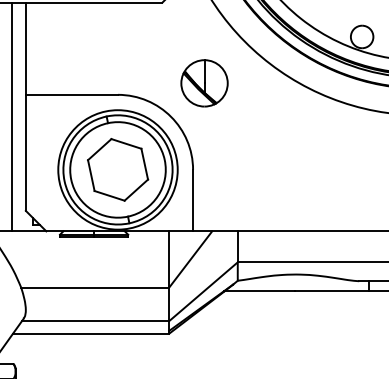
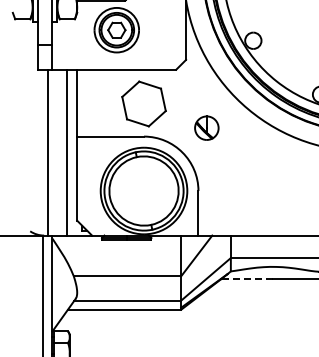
part: (204, 82) -> (206, 127), size x0.7
part: (117, 169) -> (143, 103), moved
line: (259, 291) -> (246, 279), solid -> dashed

